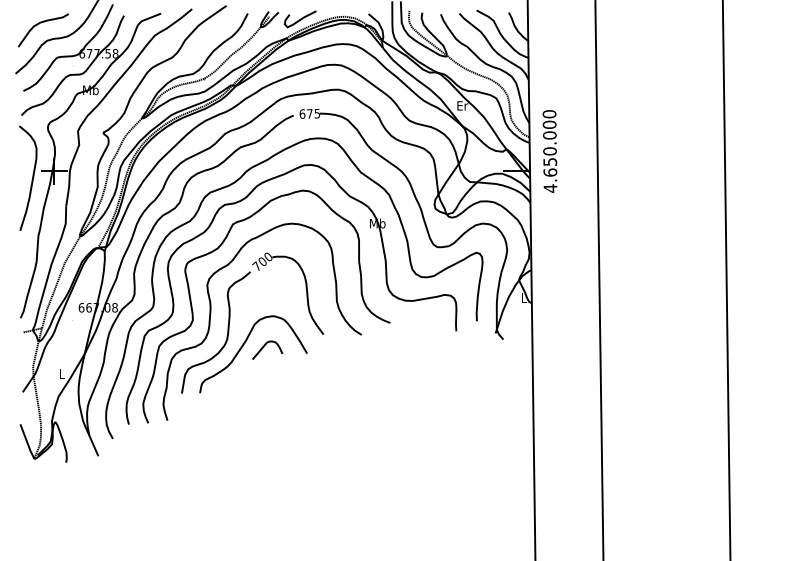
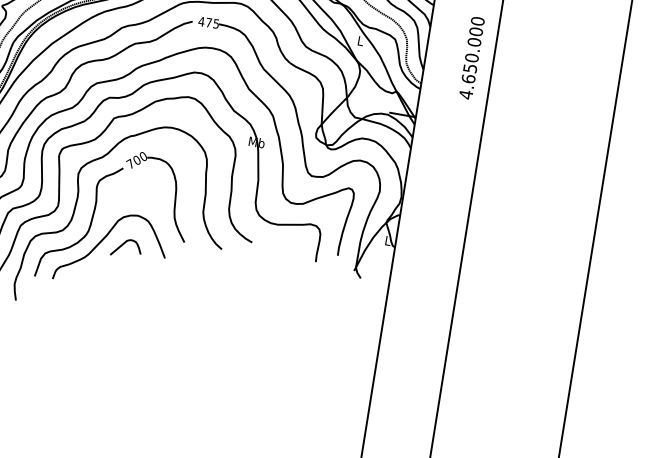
text: (462, 105) -> (360, 40), Er -> L
text: (302, 113) -> (201, 21), 675 -> 475
text: (549, 151) -> (471, 58), moved

